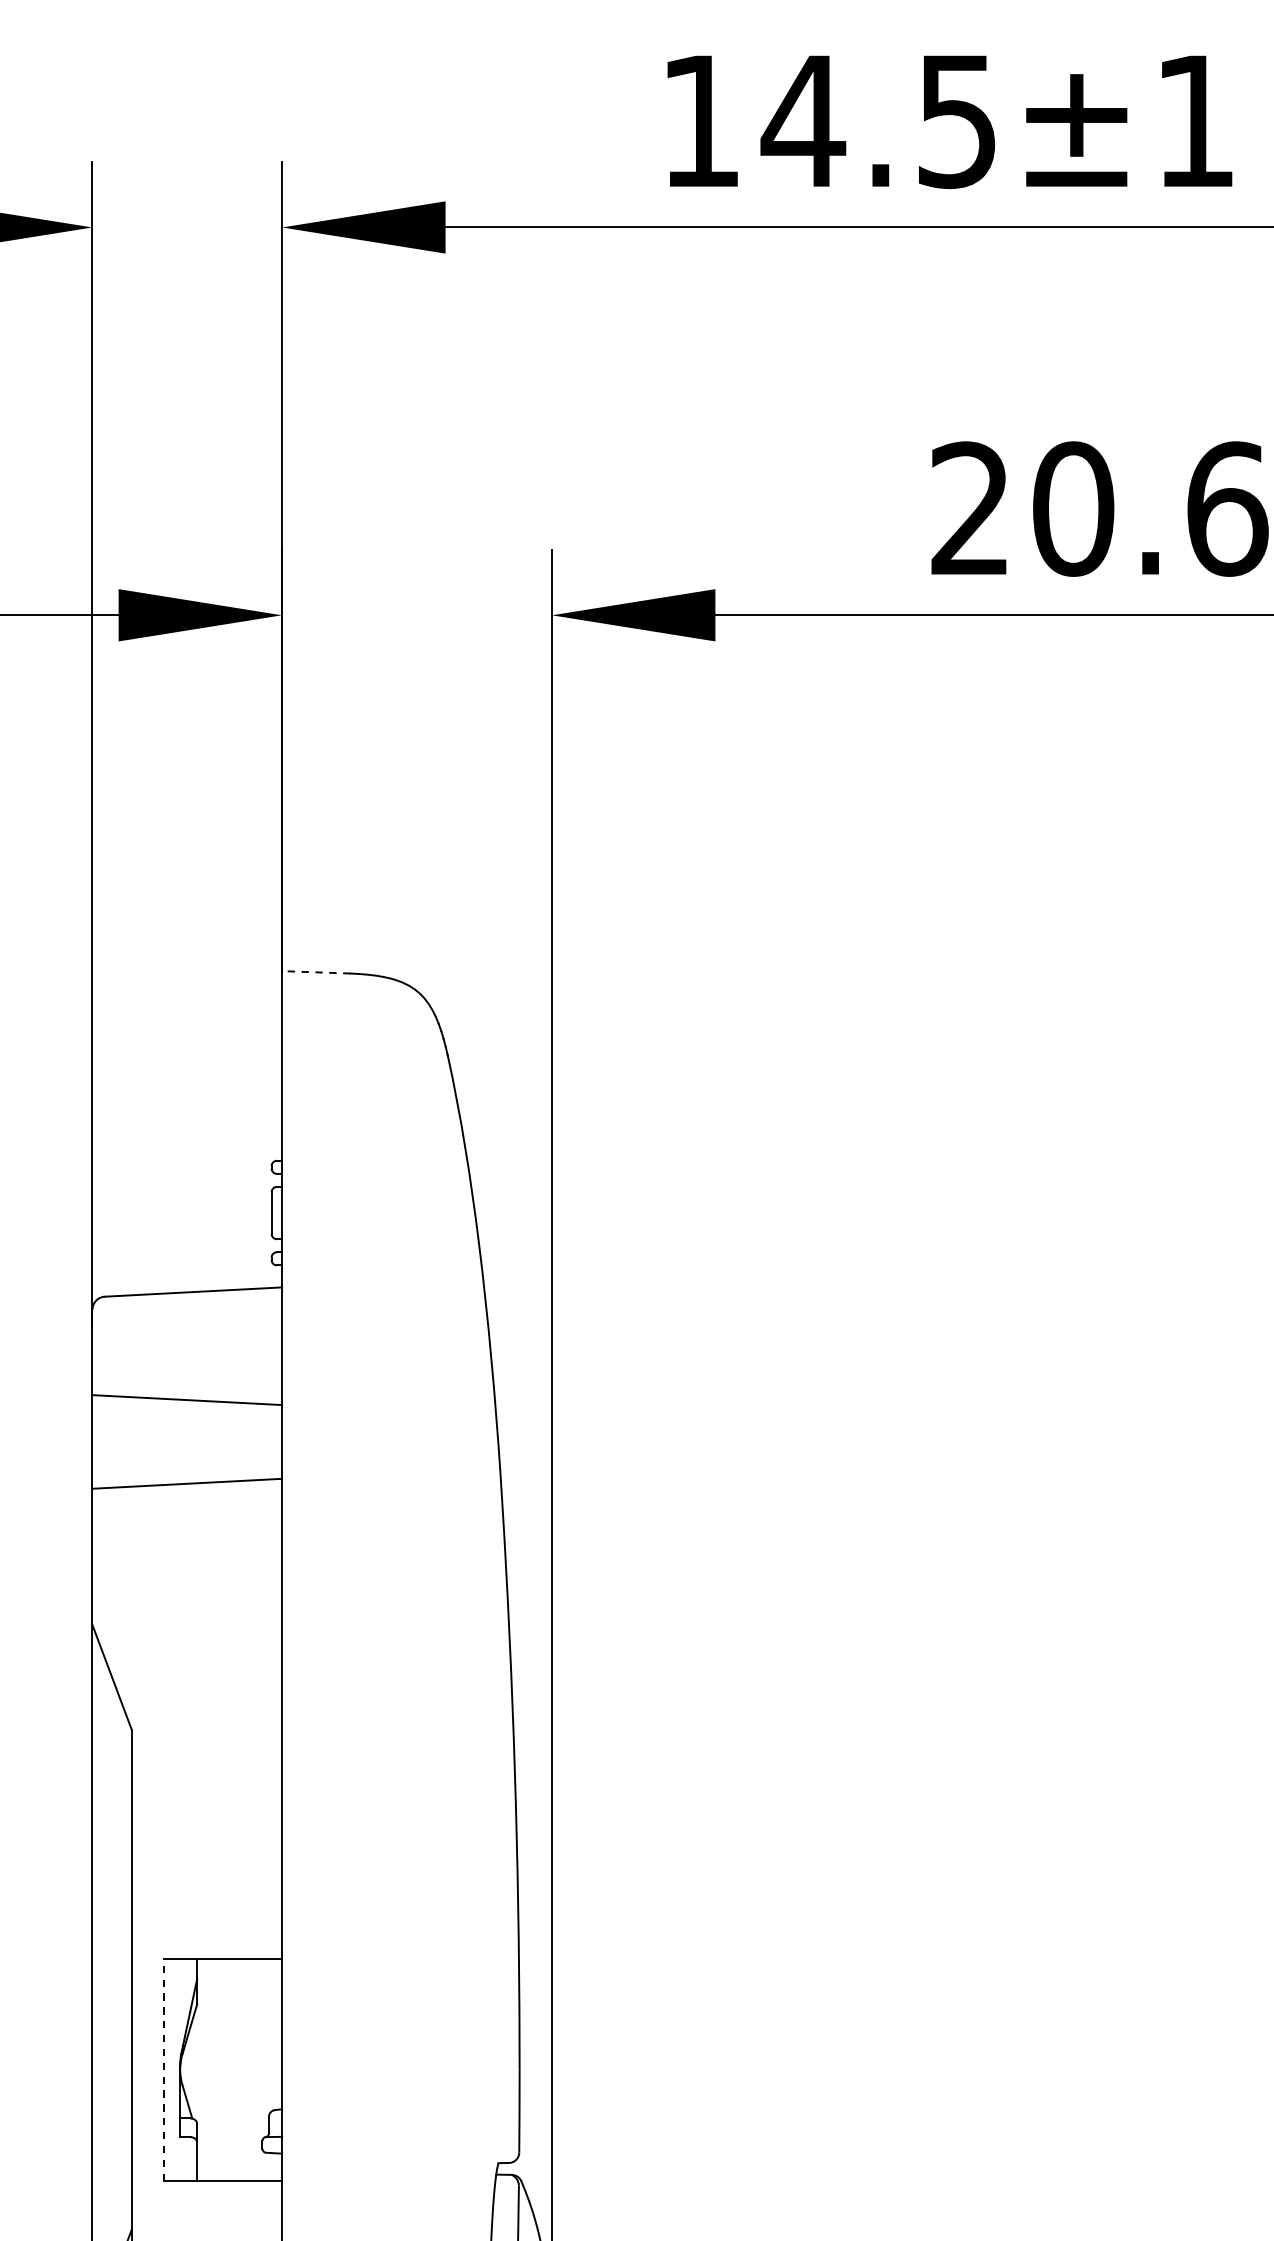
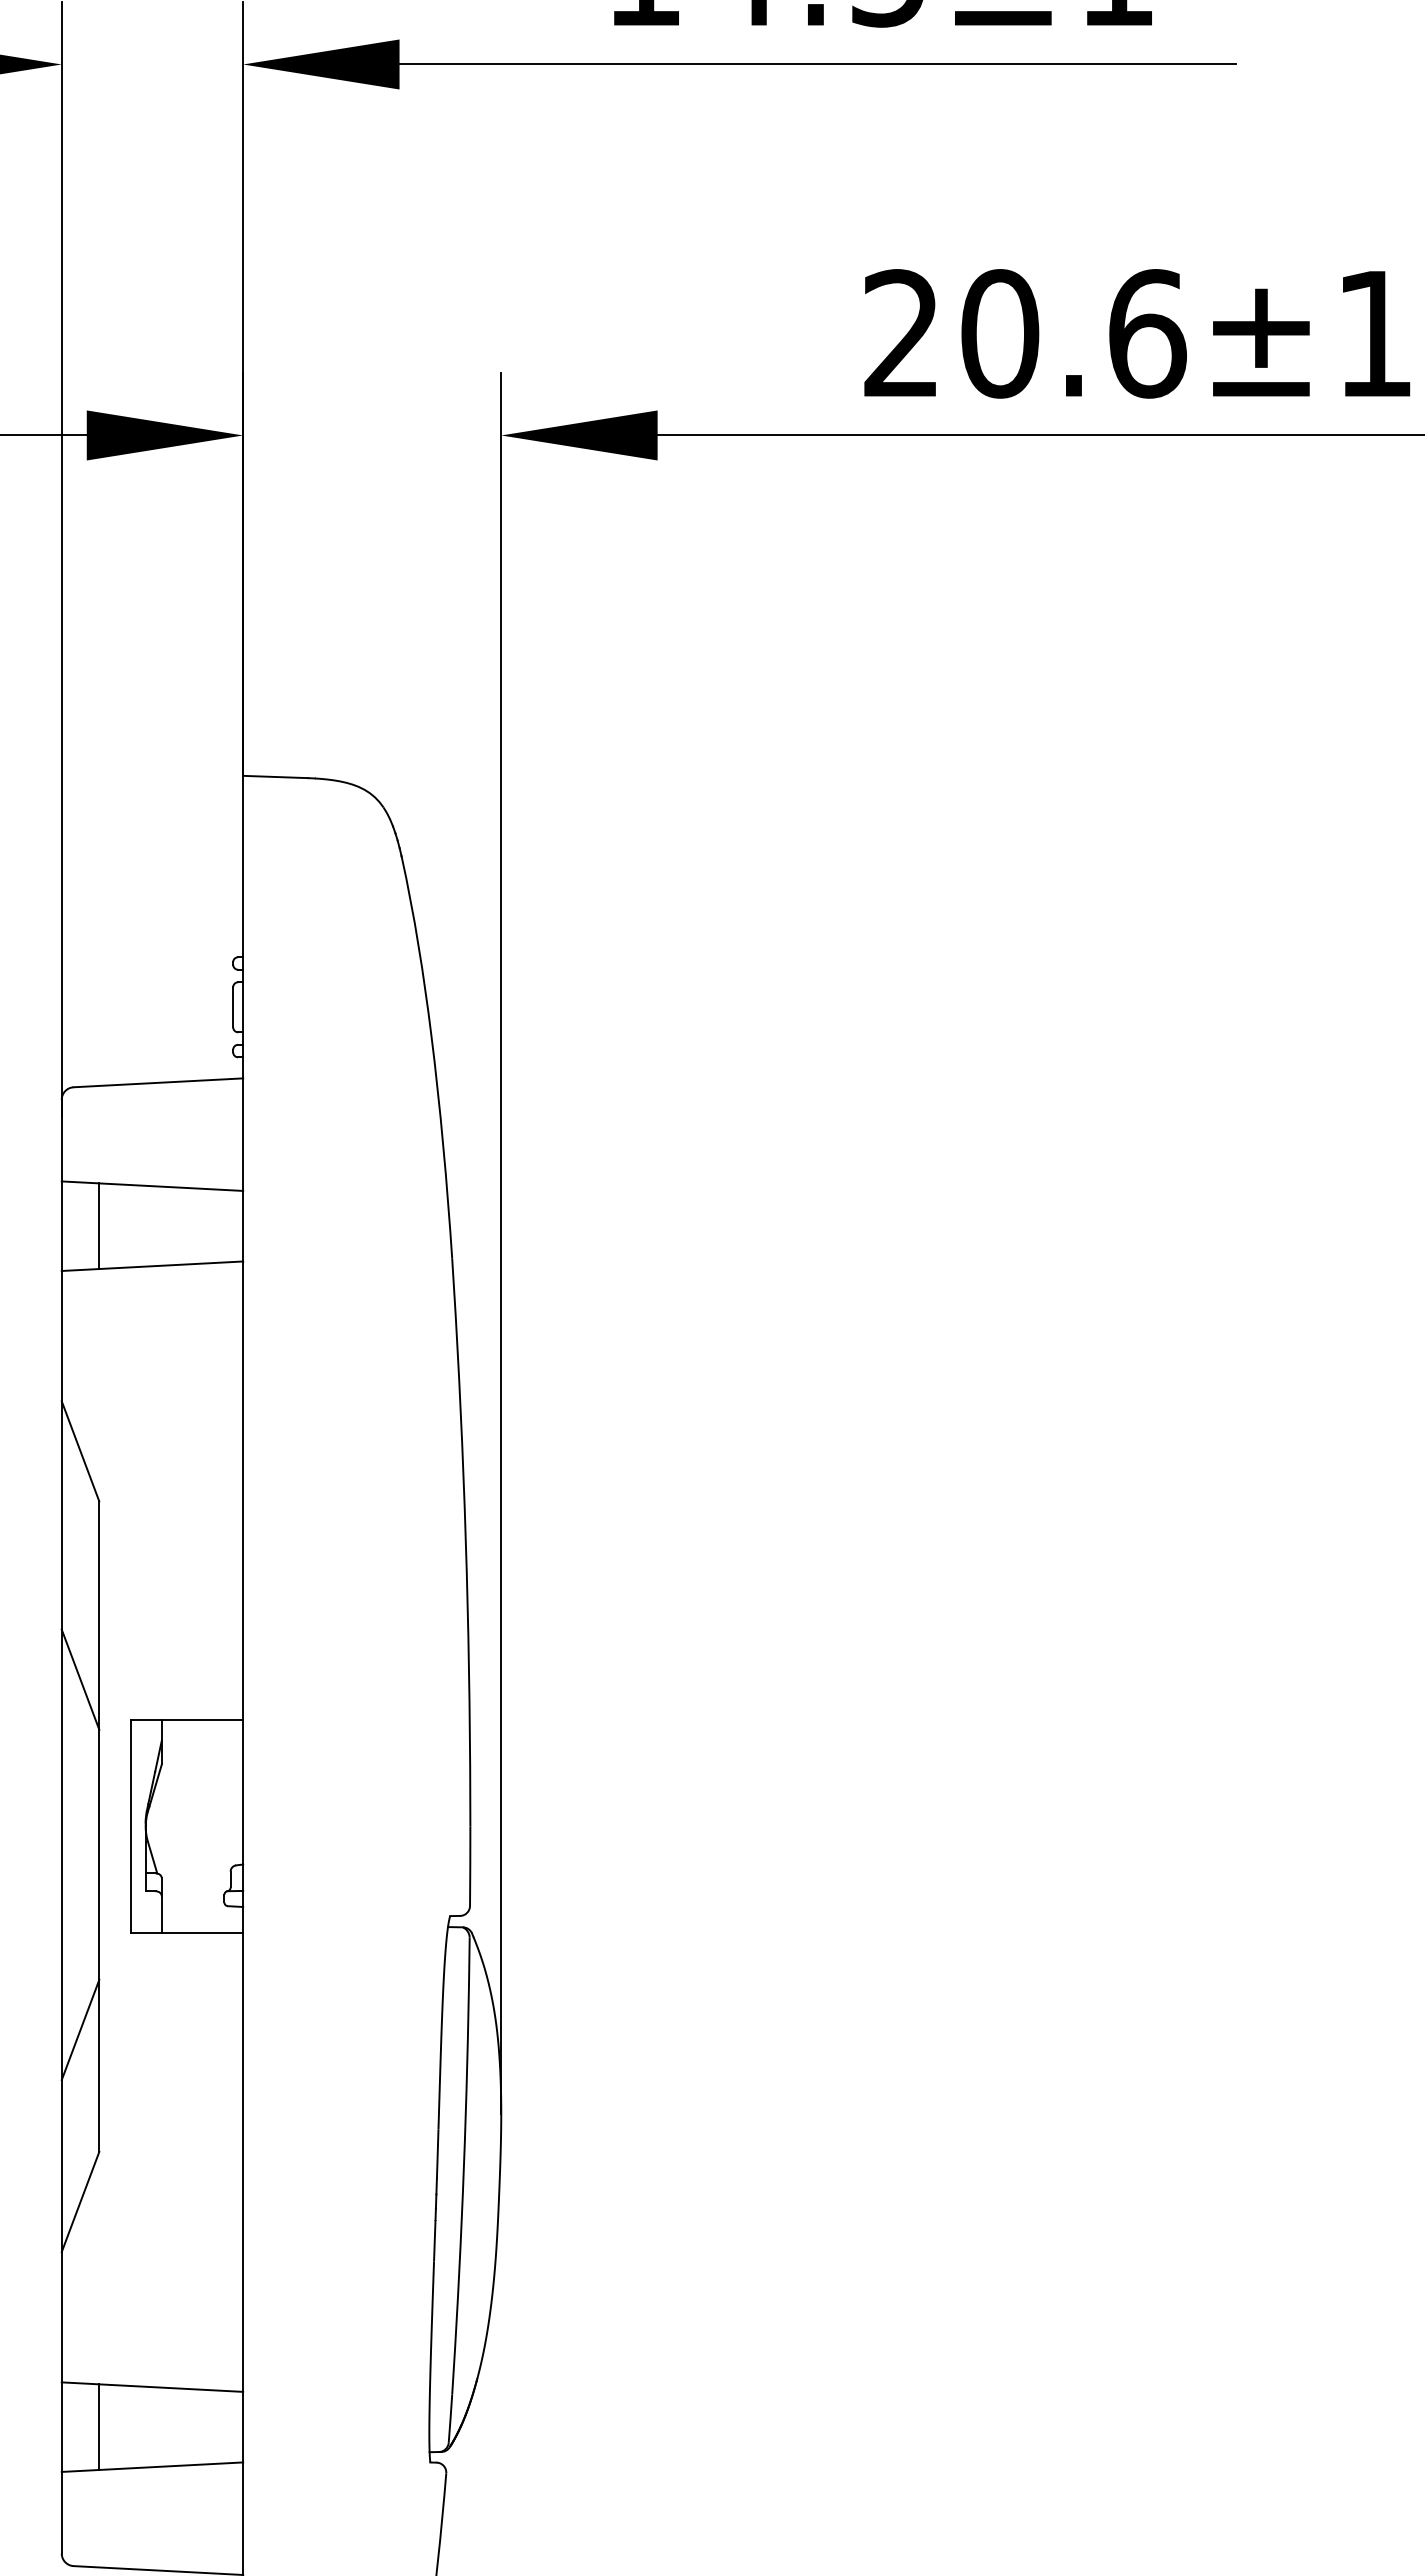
line: (315, 972) -> (275, 777), dashed -> solid
line: (131, 1442) -> (99, 1226), added
line: (112, 1915) -> (80, 1679), added
line: (164, 2069) -> (130, 1826), dashed -> solid

